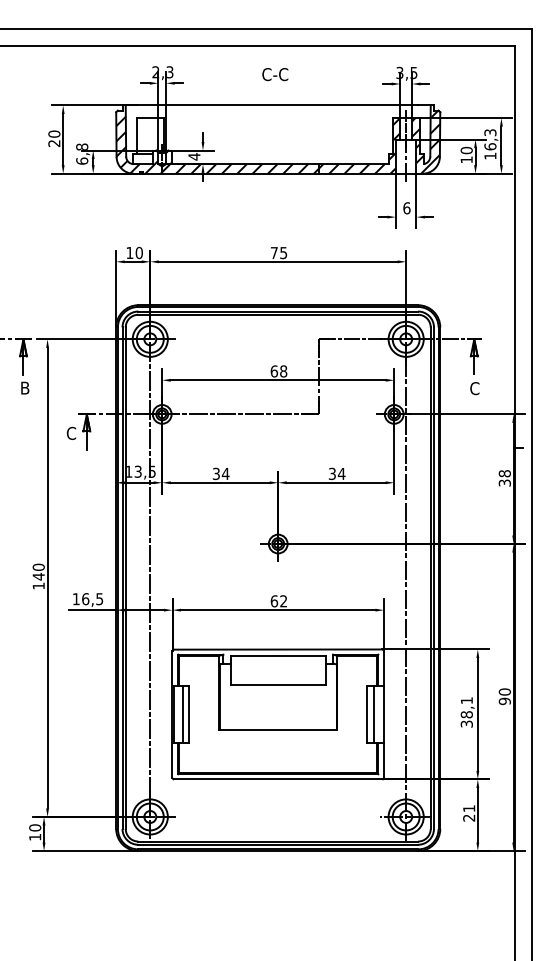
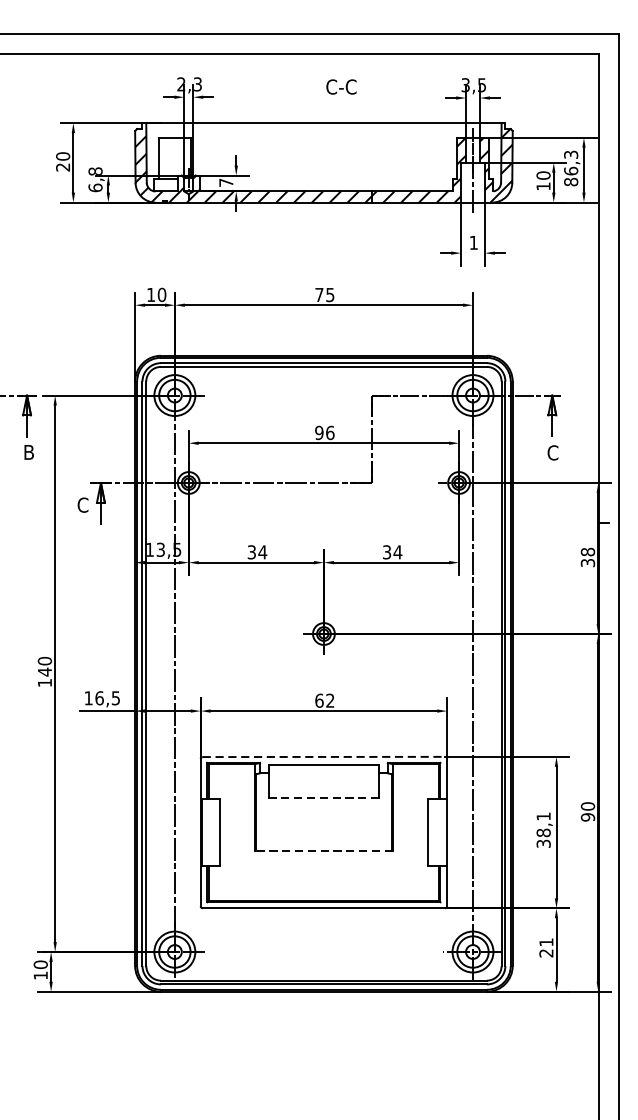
text: (275, 74) -> (341, 86), moved
text: (490, 155) -> (571, 181), 16,3 -> 86,3
text: (194, 156) -> (226, 182), 4 -> 7
text: (406, 208) -> (473, 243), 6 -> 1
text: (278, 371) -> (324, 433), 68 -> 96
line: (278, 649) -> (324, 756), solid -> dashed
line: (277, 684) -> (323, 797), solid -> dashed
line: (183, 714) -> (213, 832), removed
line: (374, 714) -> (436, 832), removed
line: (277, 730) -> (323, 851), solid -> dashed

